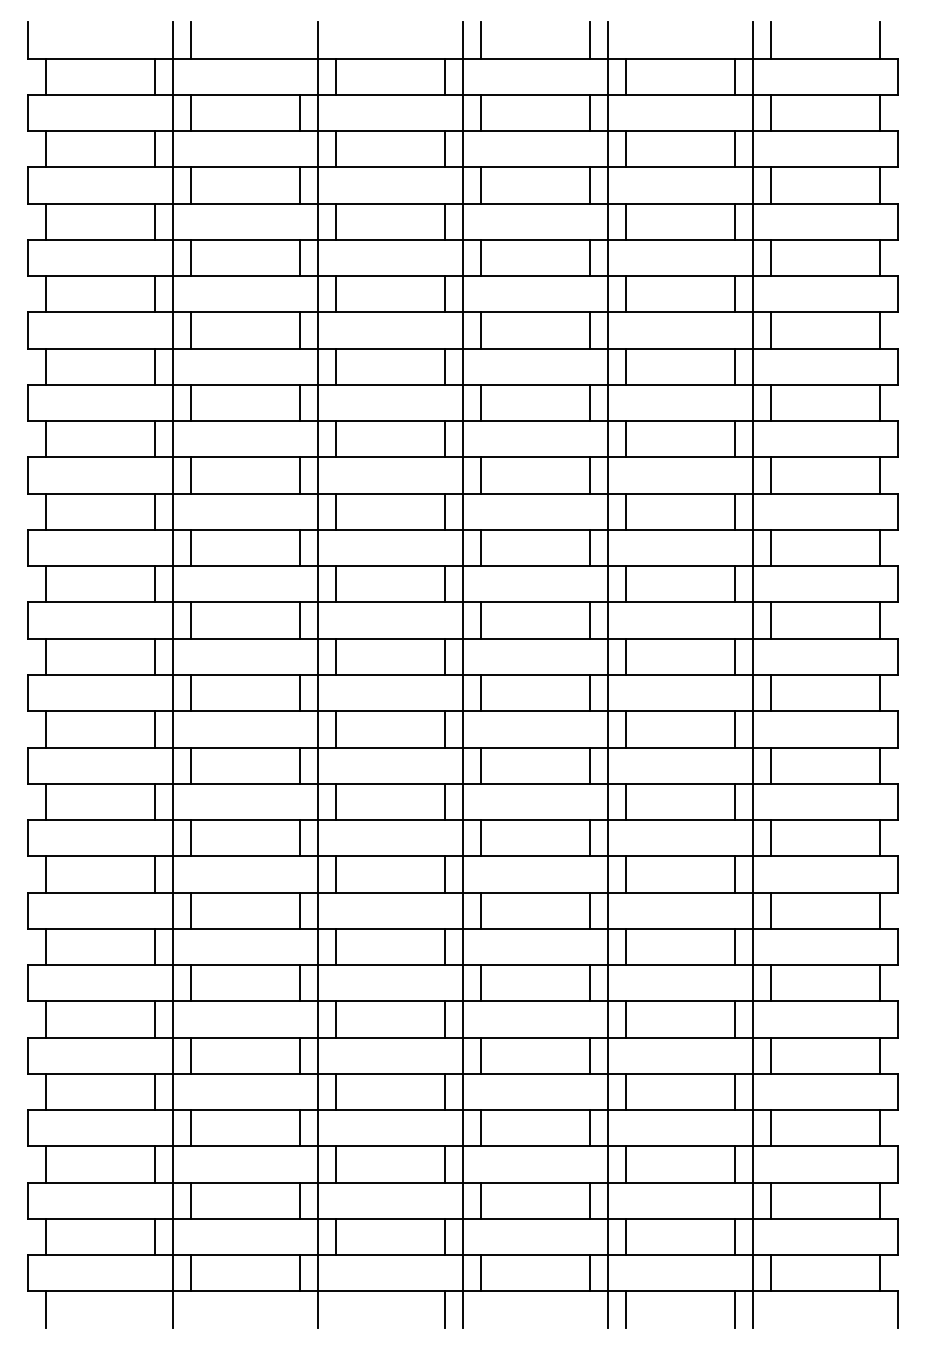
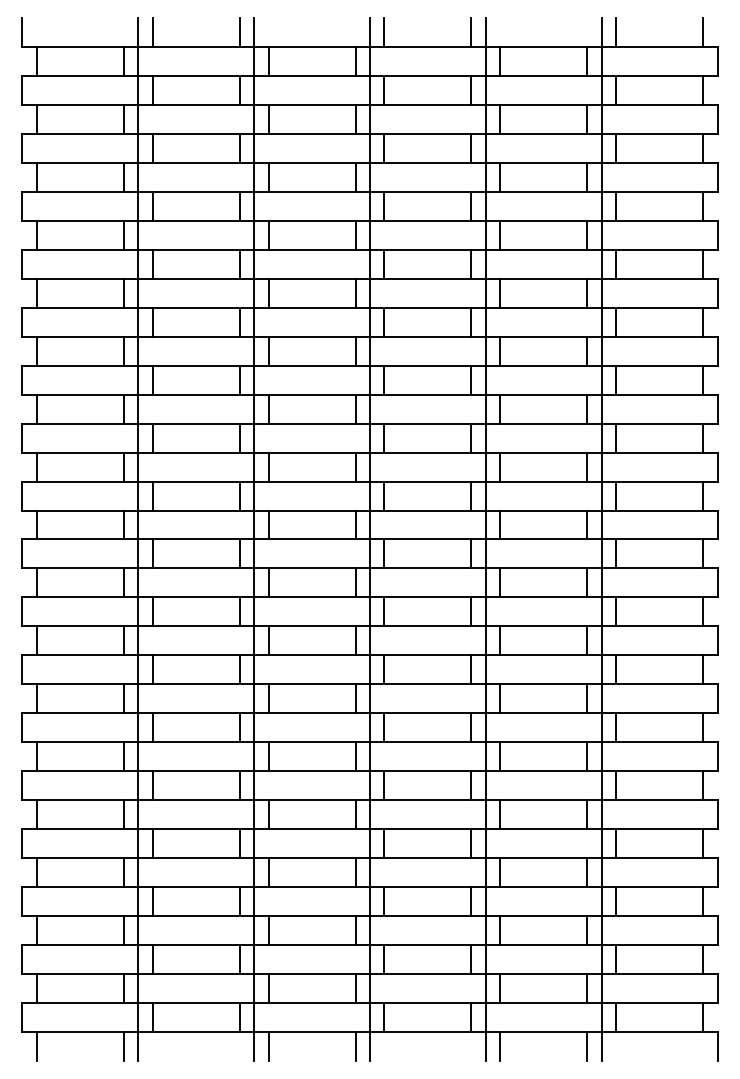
line: (299, 40) -> (239, 32), added
line: (154, 1309) -> (123, 1046), added
line: (336, 1309) -> (268, 1046), added

